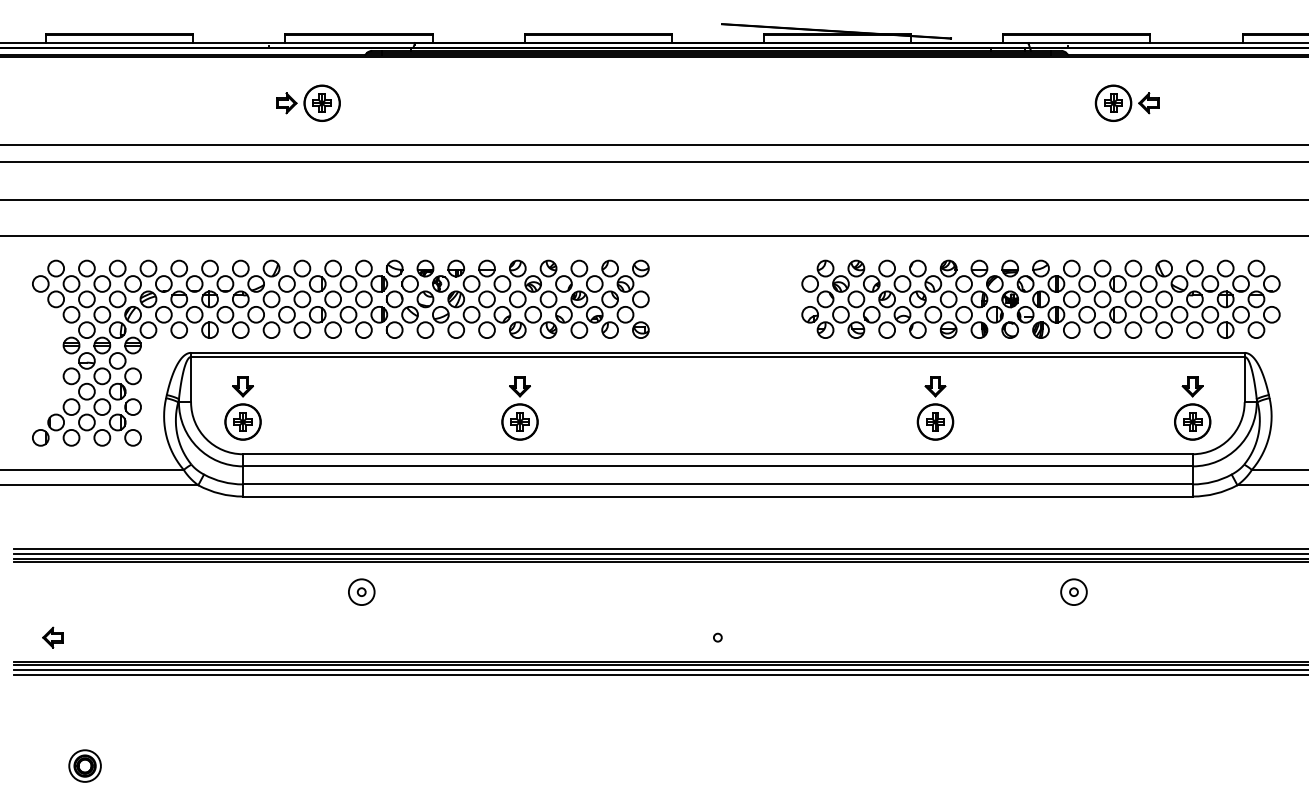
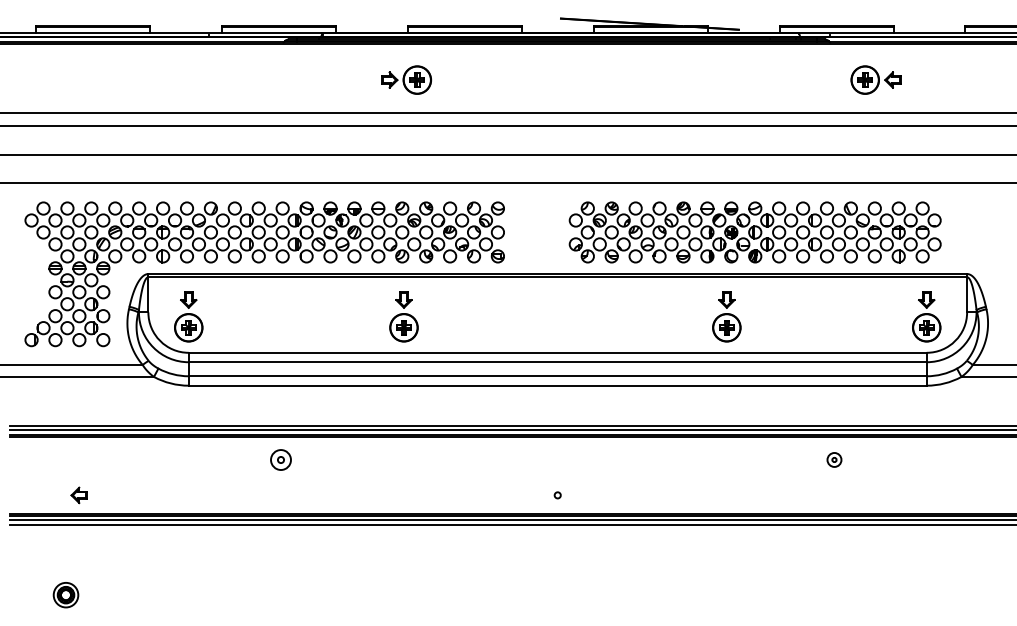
part: (308, 102) -> (406, 79), moved
part: (1040, 298) -> (754, 231), moved
part: (1073, 591) -> (834, 459), size x0.7
part: (52, 637) -> (78, 495), moved

